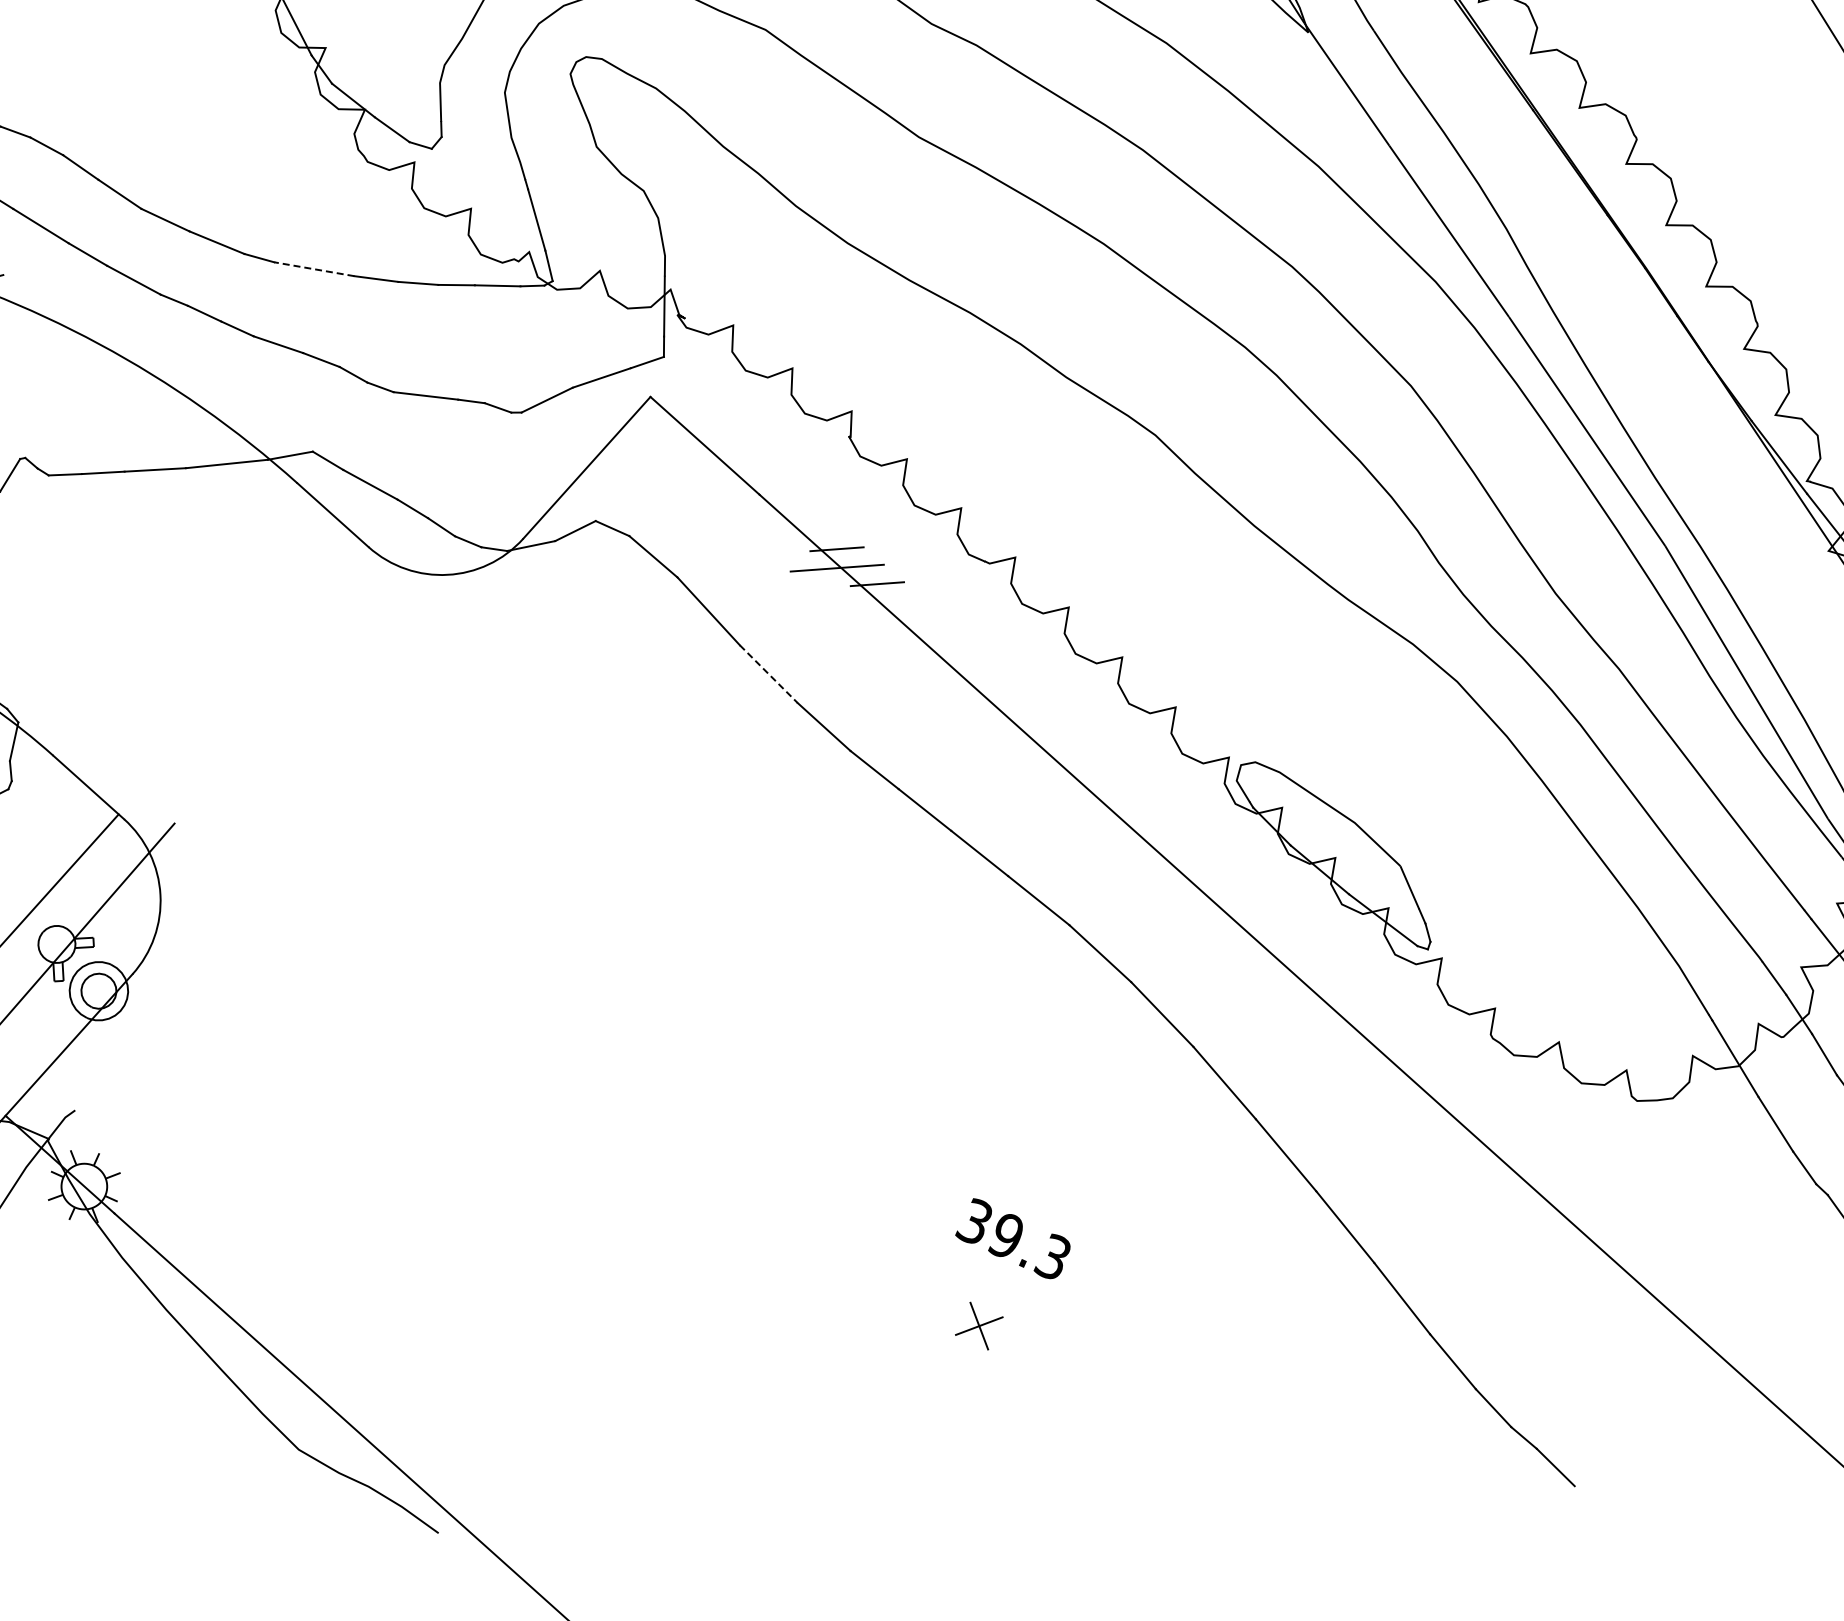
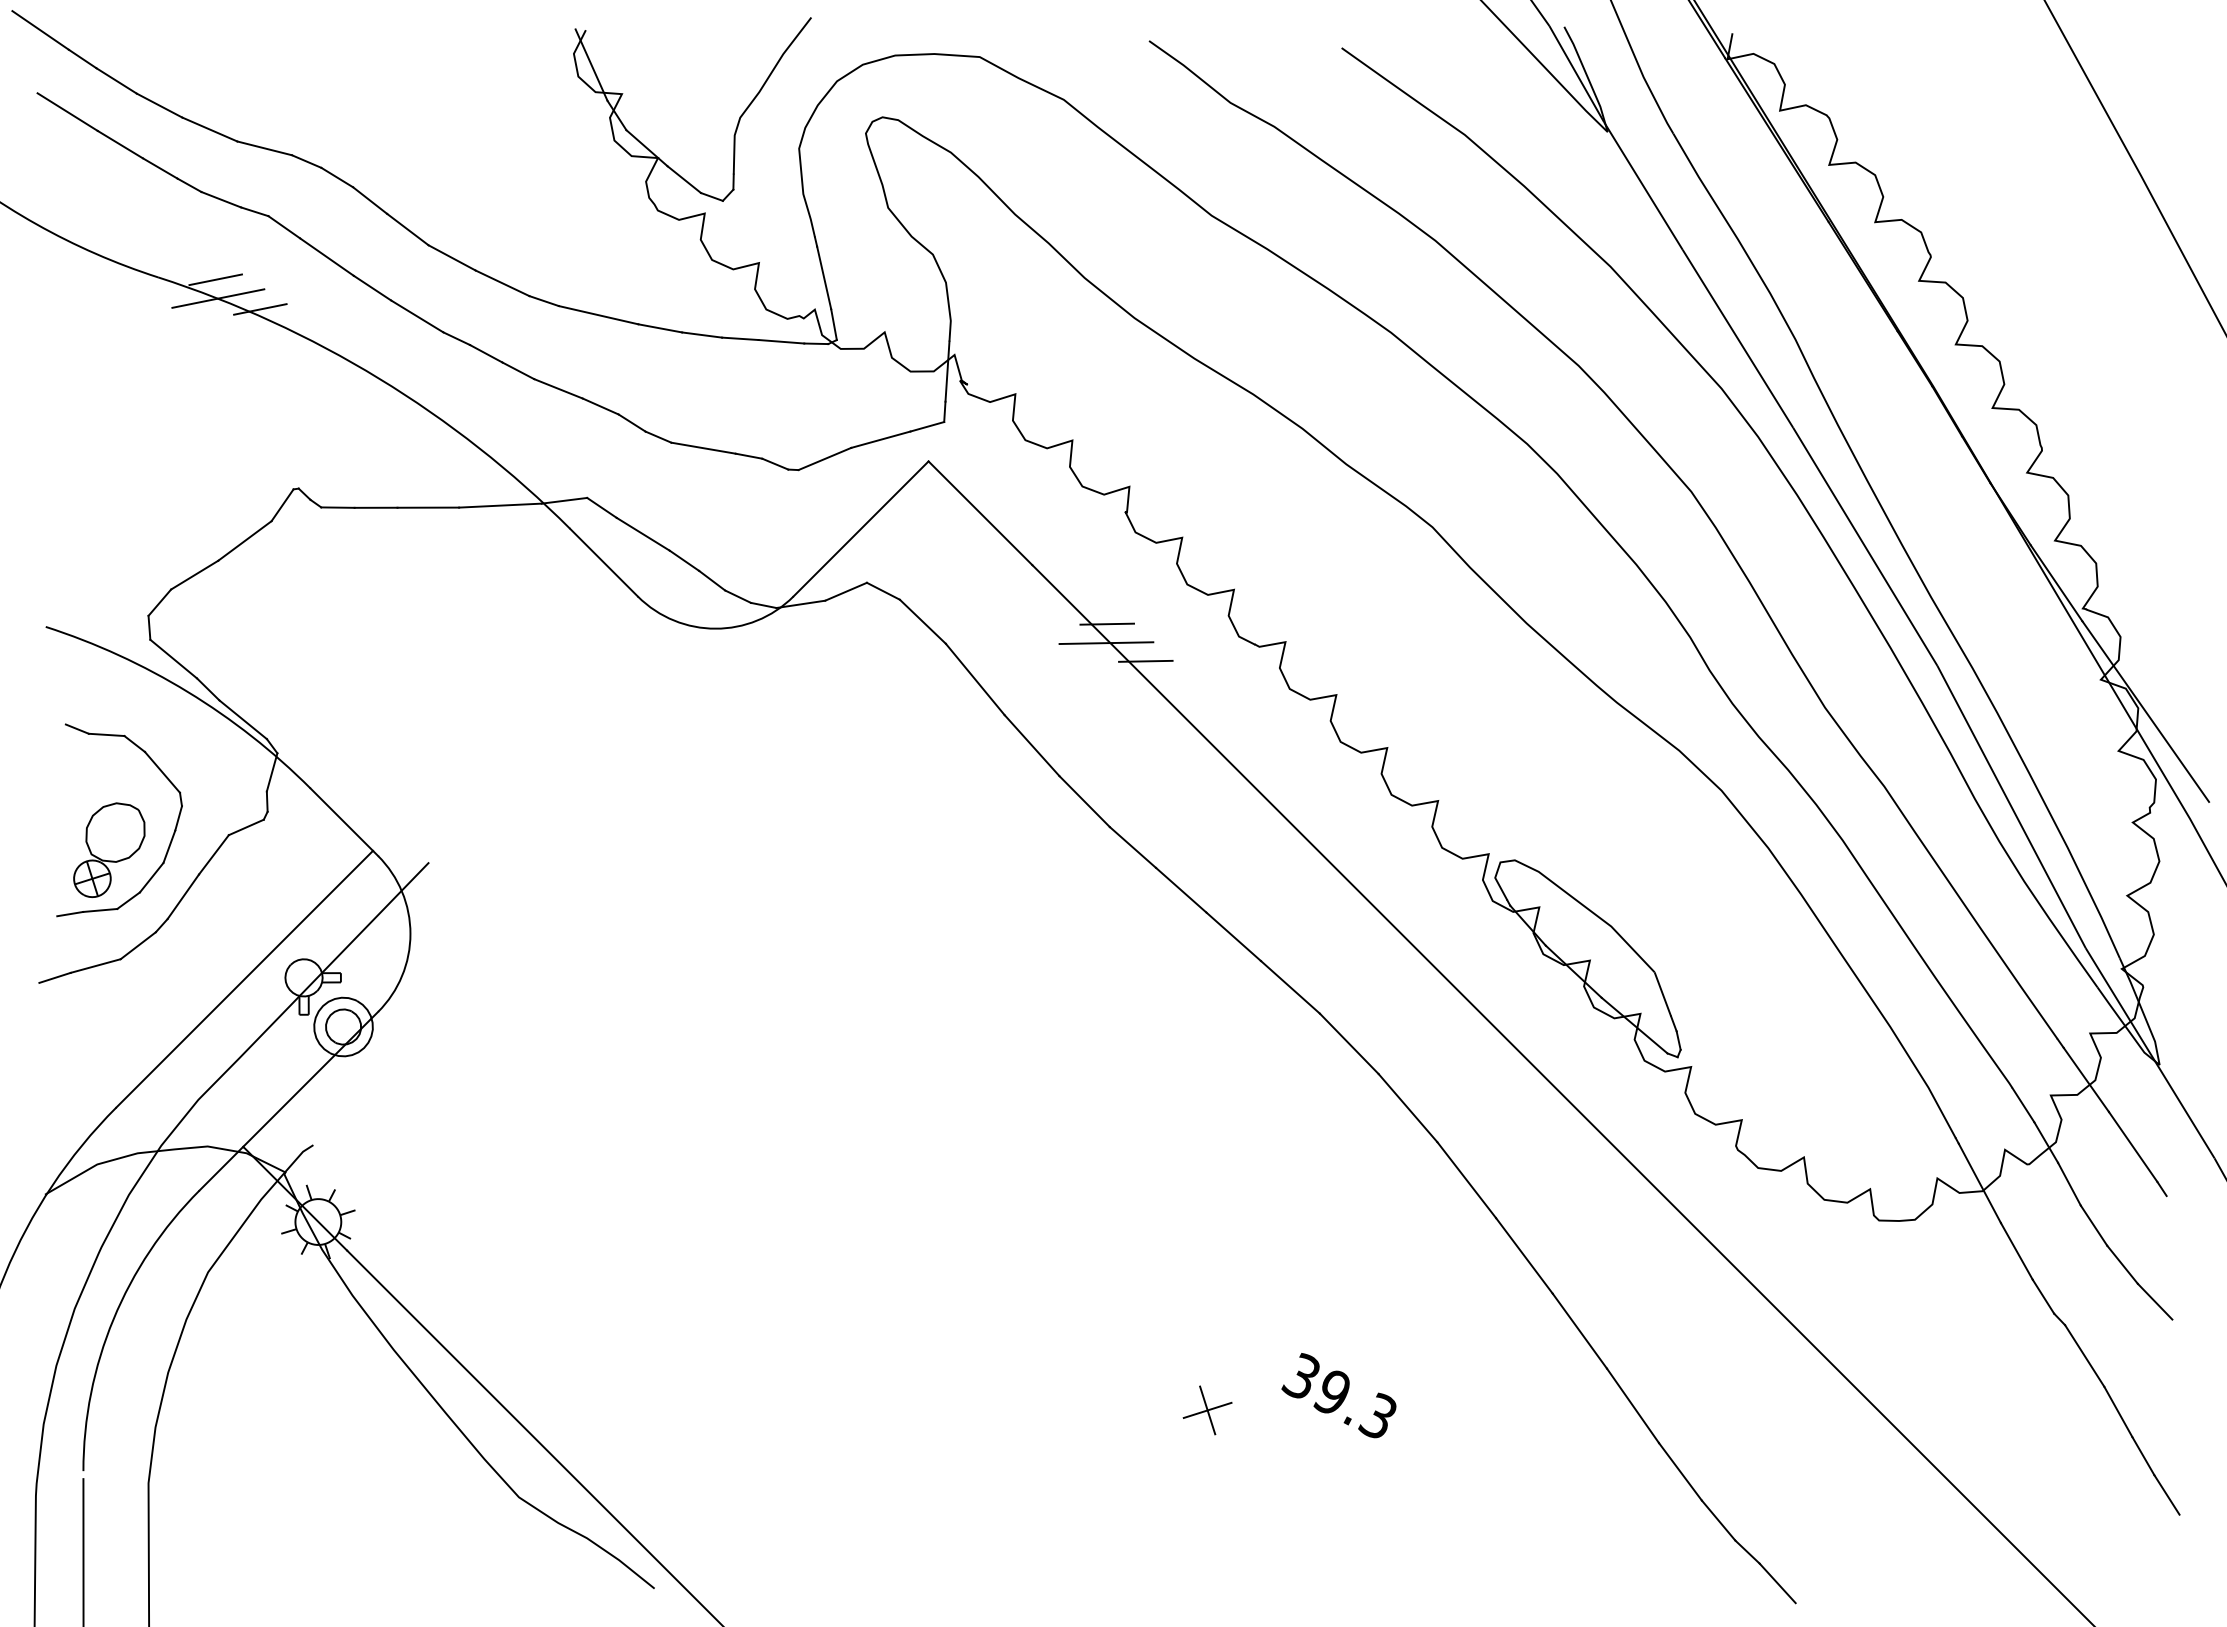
line: (314, 269) -> (598, 315), dashed -> solid
line: (769, 673) -> (1032, 745), dashed -> solid
text: (1012, 1238) -> (1338, 1395), moved

